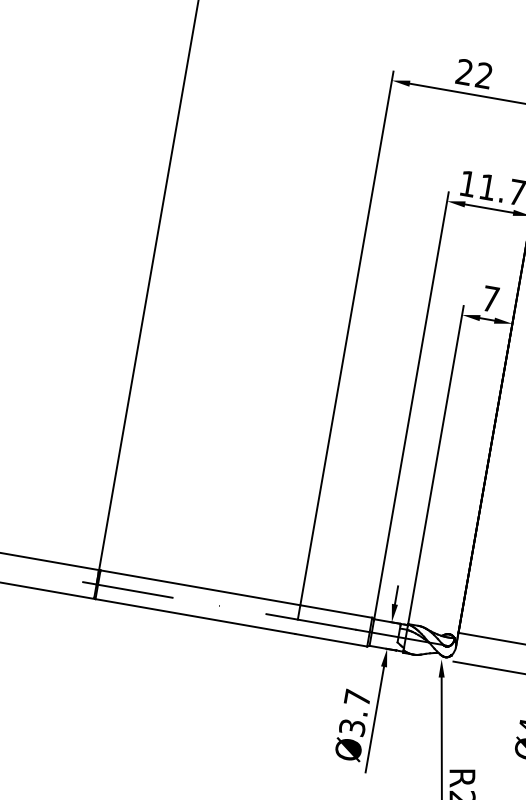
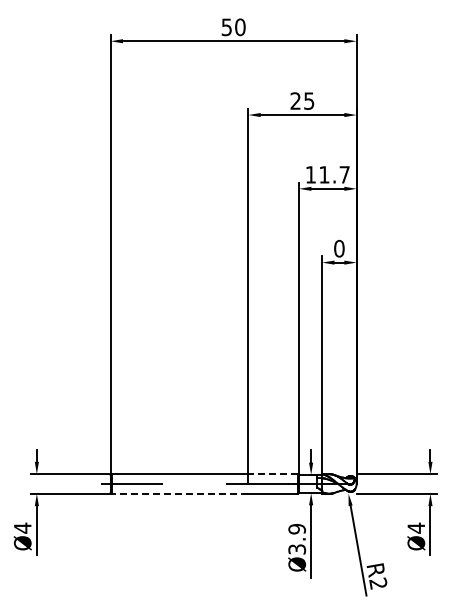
text: (484, 74) -> (309, 100), 22 -> 25
text: (490, 298) -> (339, 248), 7 -> 0
line: (336, 612) -> (273, 474), solid -> dashed
line: (194, 615) -> (179, 493), solid -> dashed
text: (357, 698) -> (297, 529), Ø3.7 -> Ø3.9

